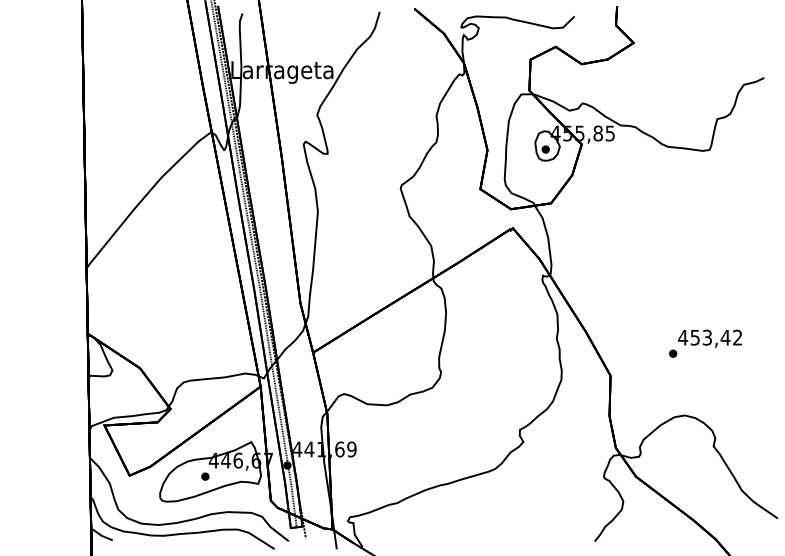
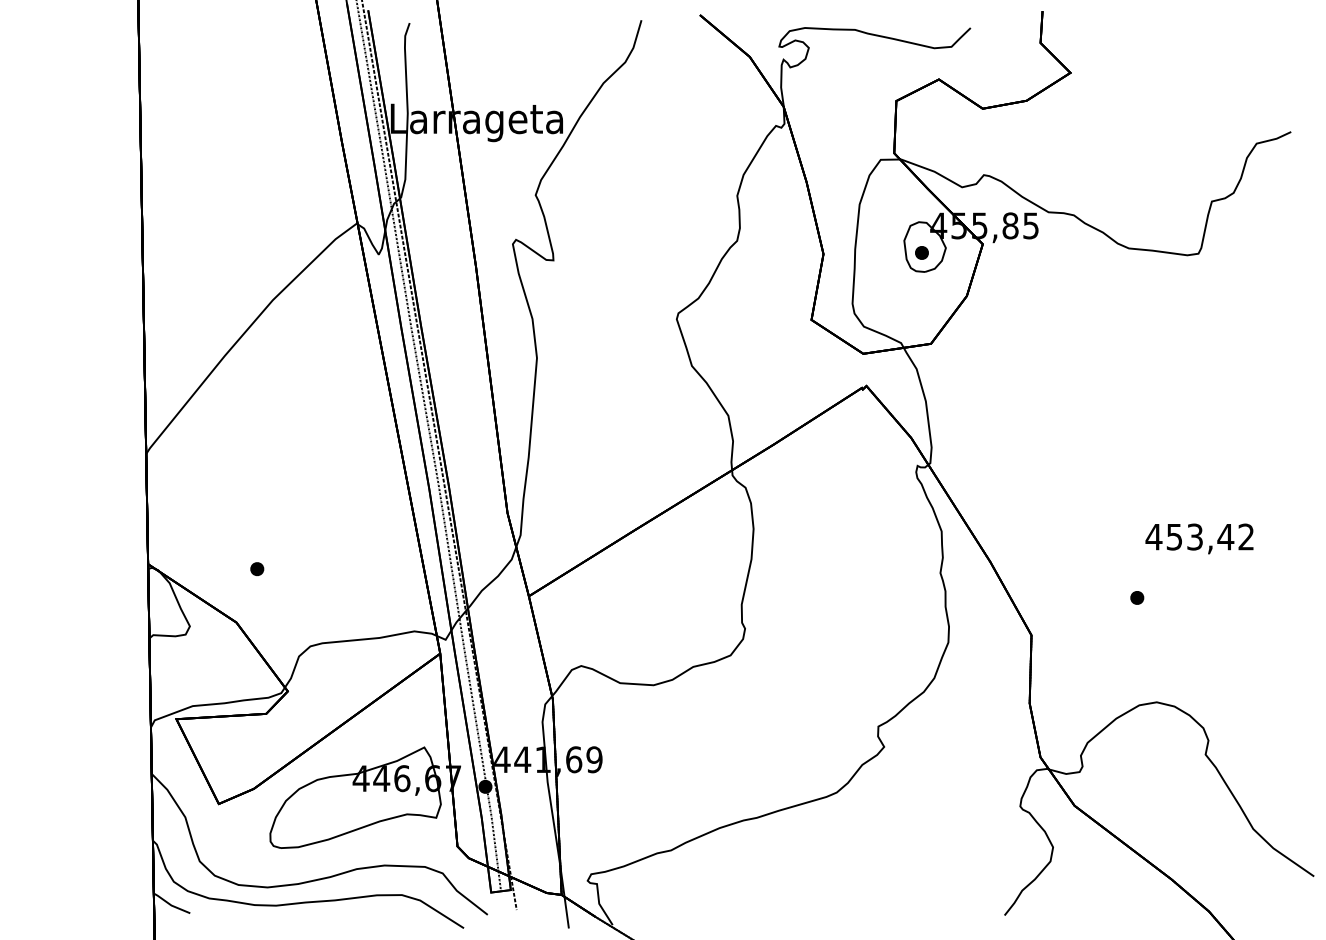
text: (709, 338) -> (1198, 538), moved
part: (205, 476) -> (257, 568), moved

